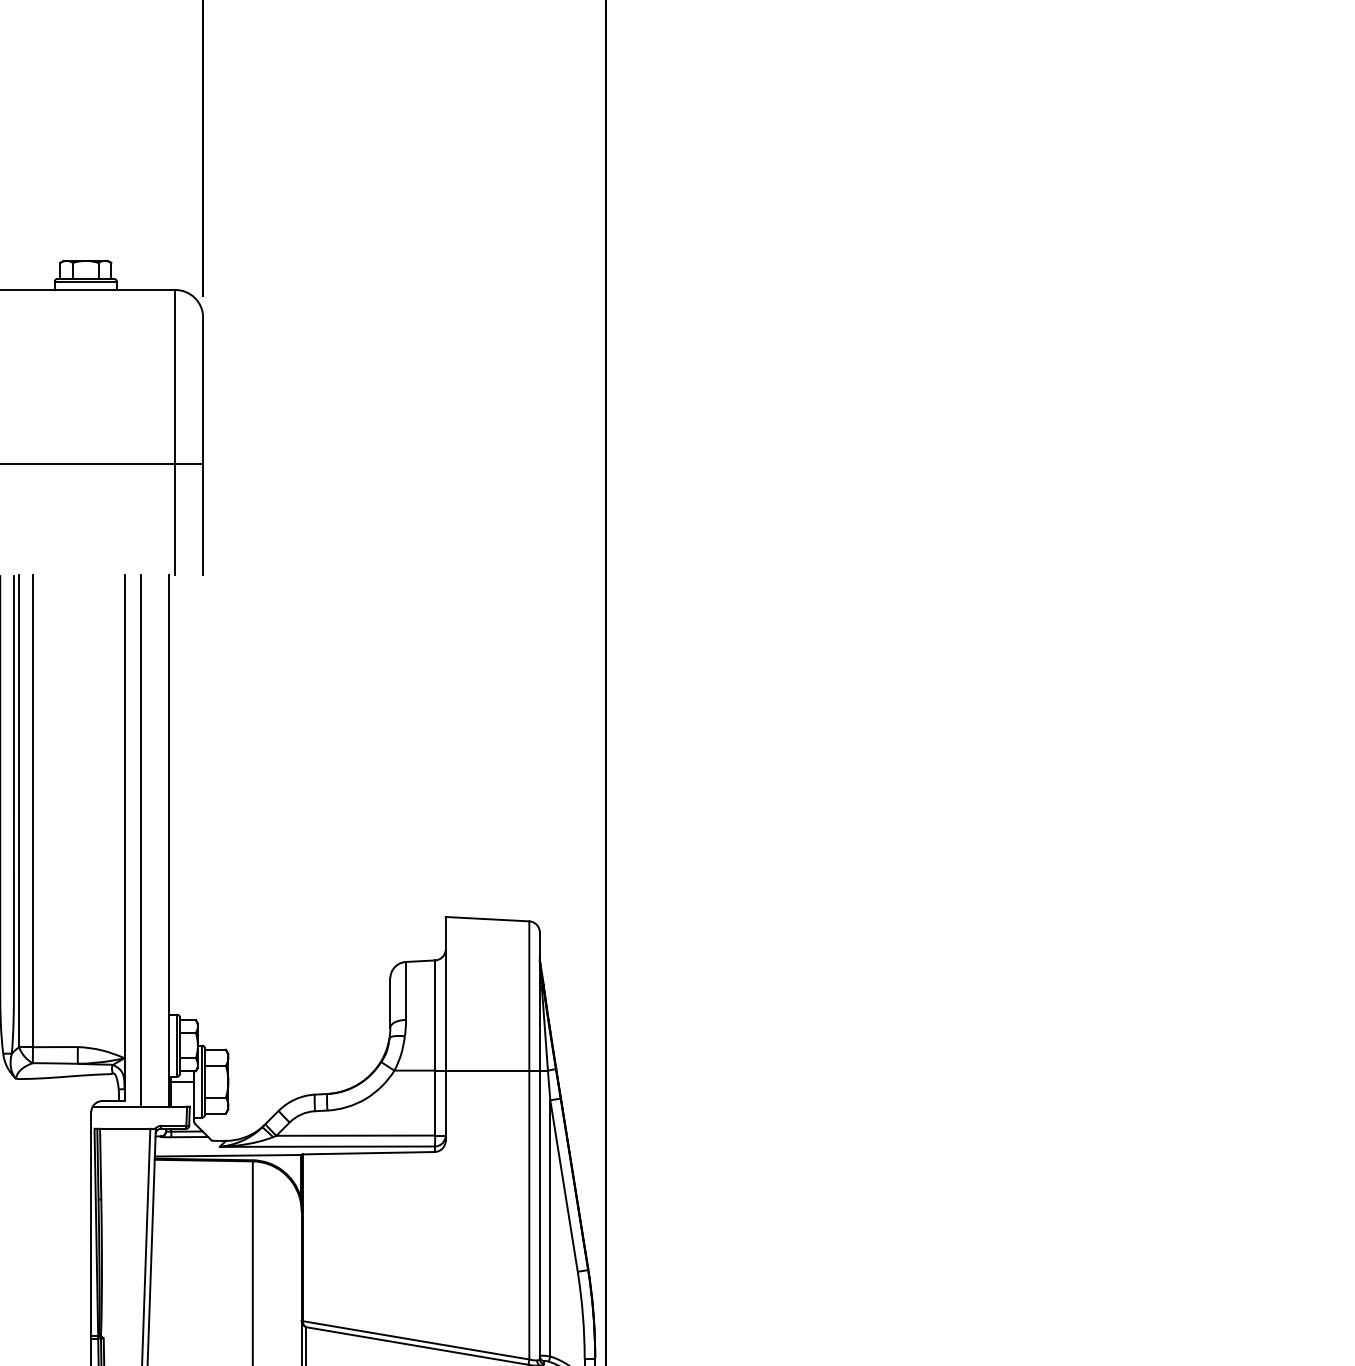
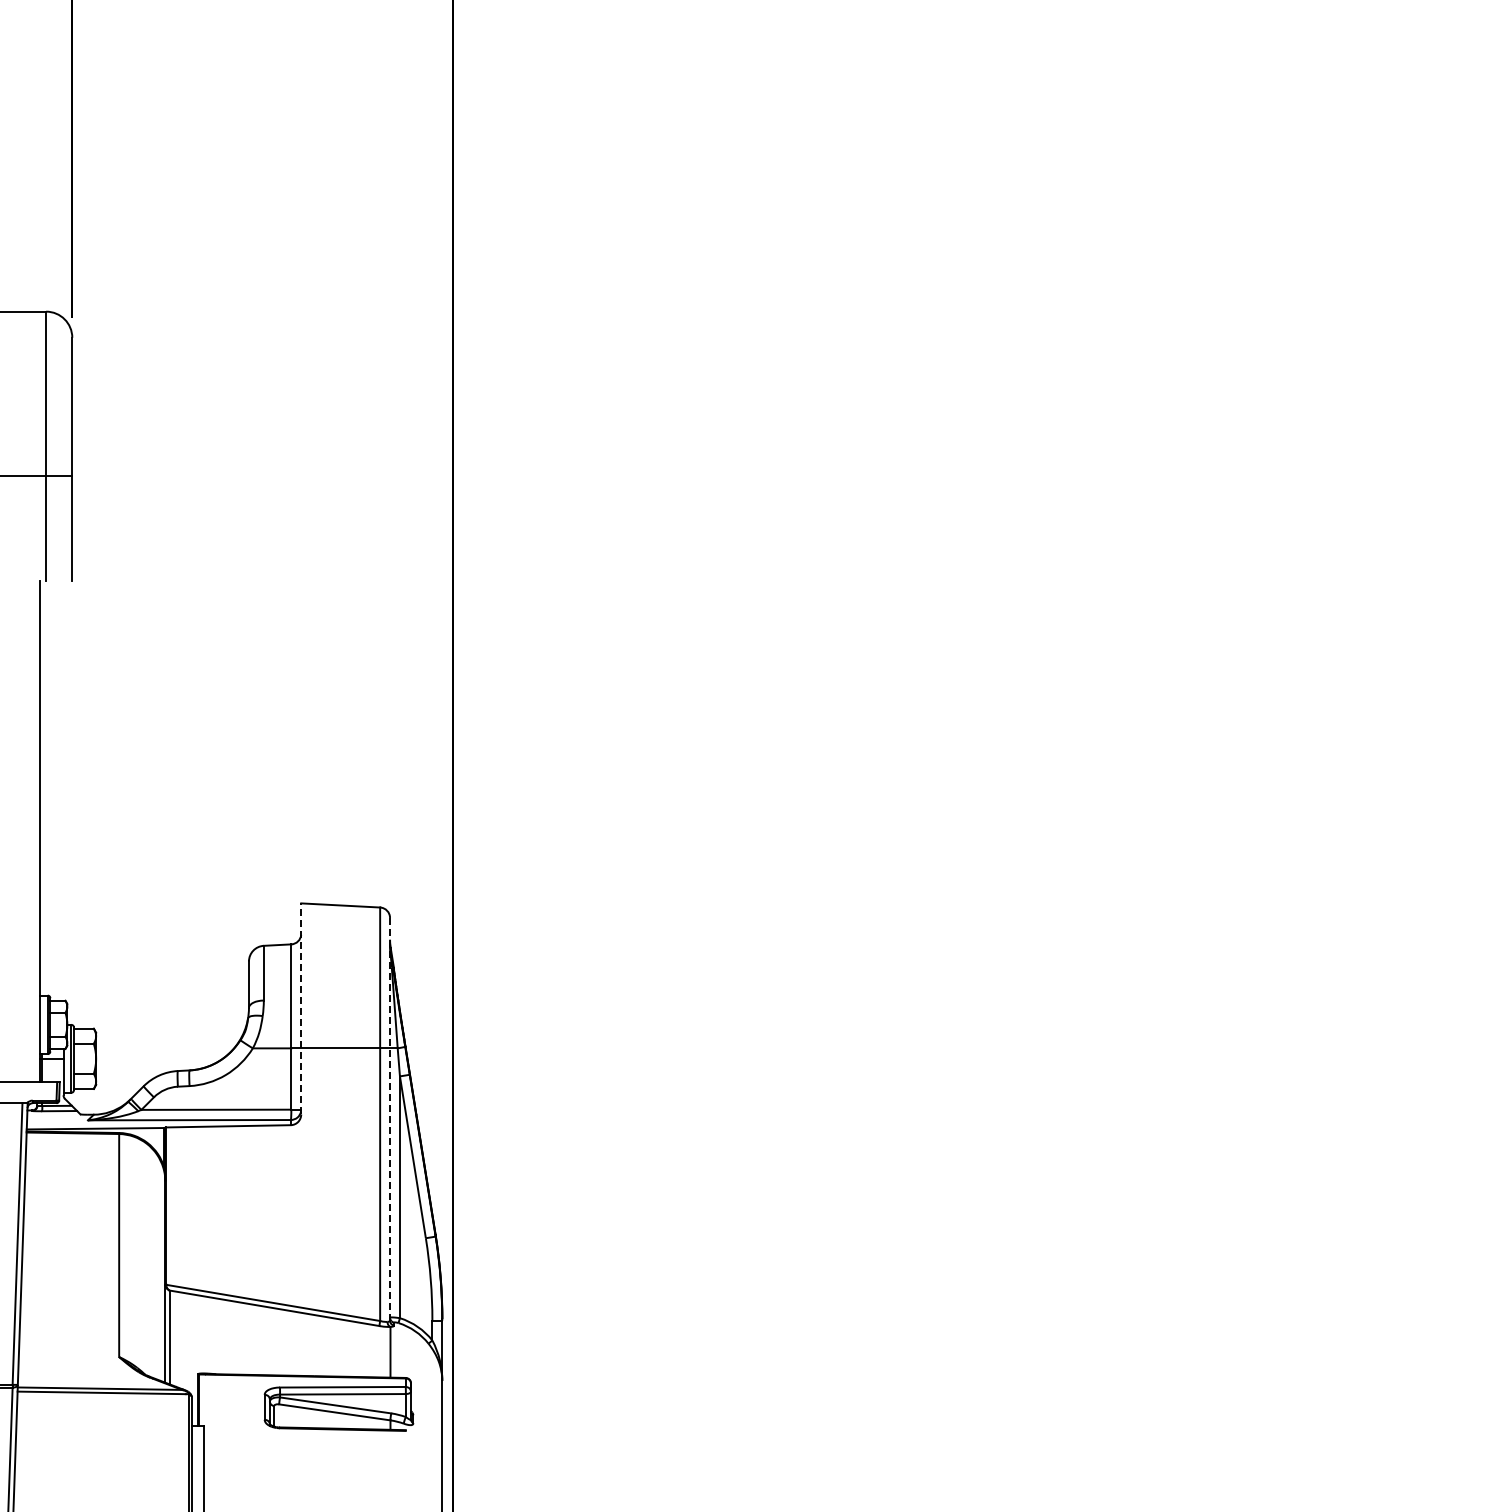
line: (140, 840) -> (13, 831), removed
line: (445, 1028) -> (301, 1008), solid -> dashed
line: (540, 1145) -> (390, 1119), solid -> dashed

